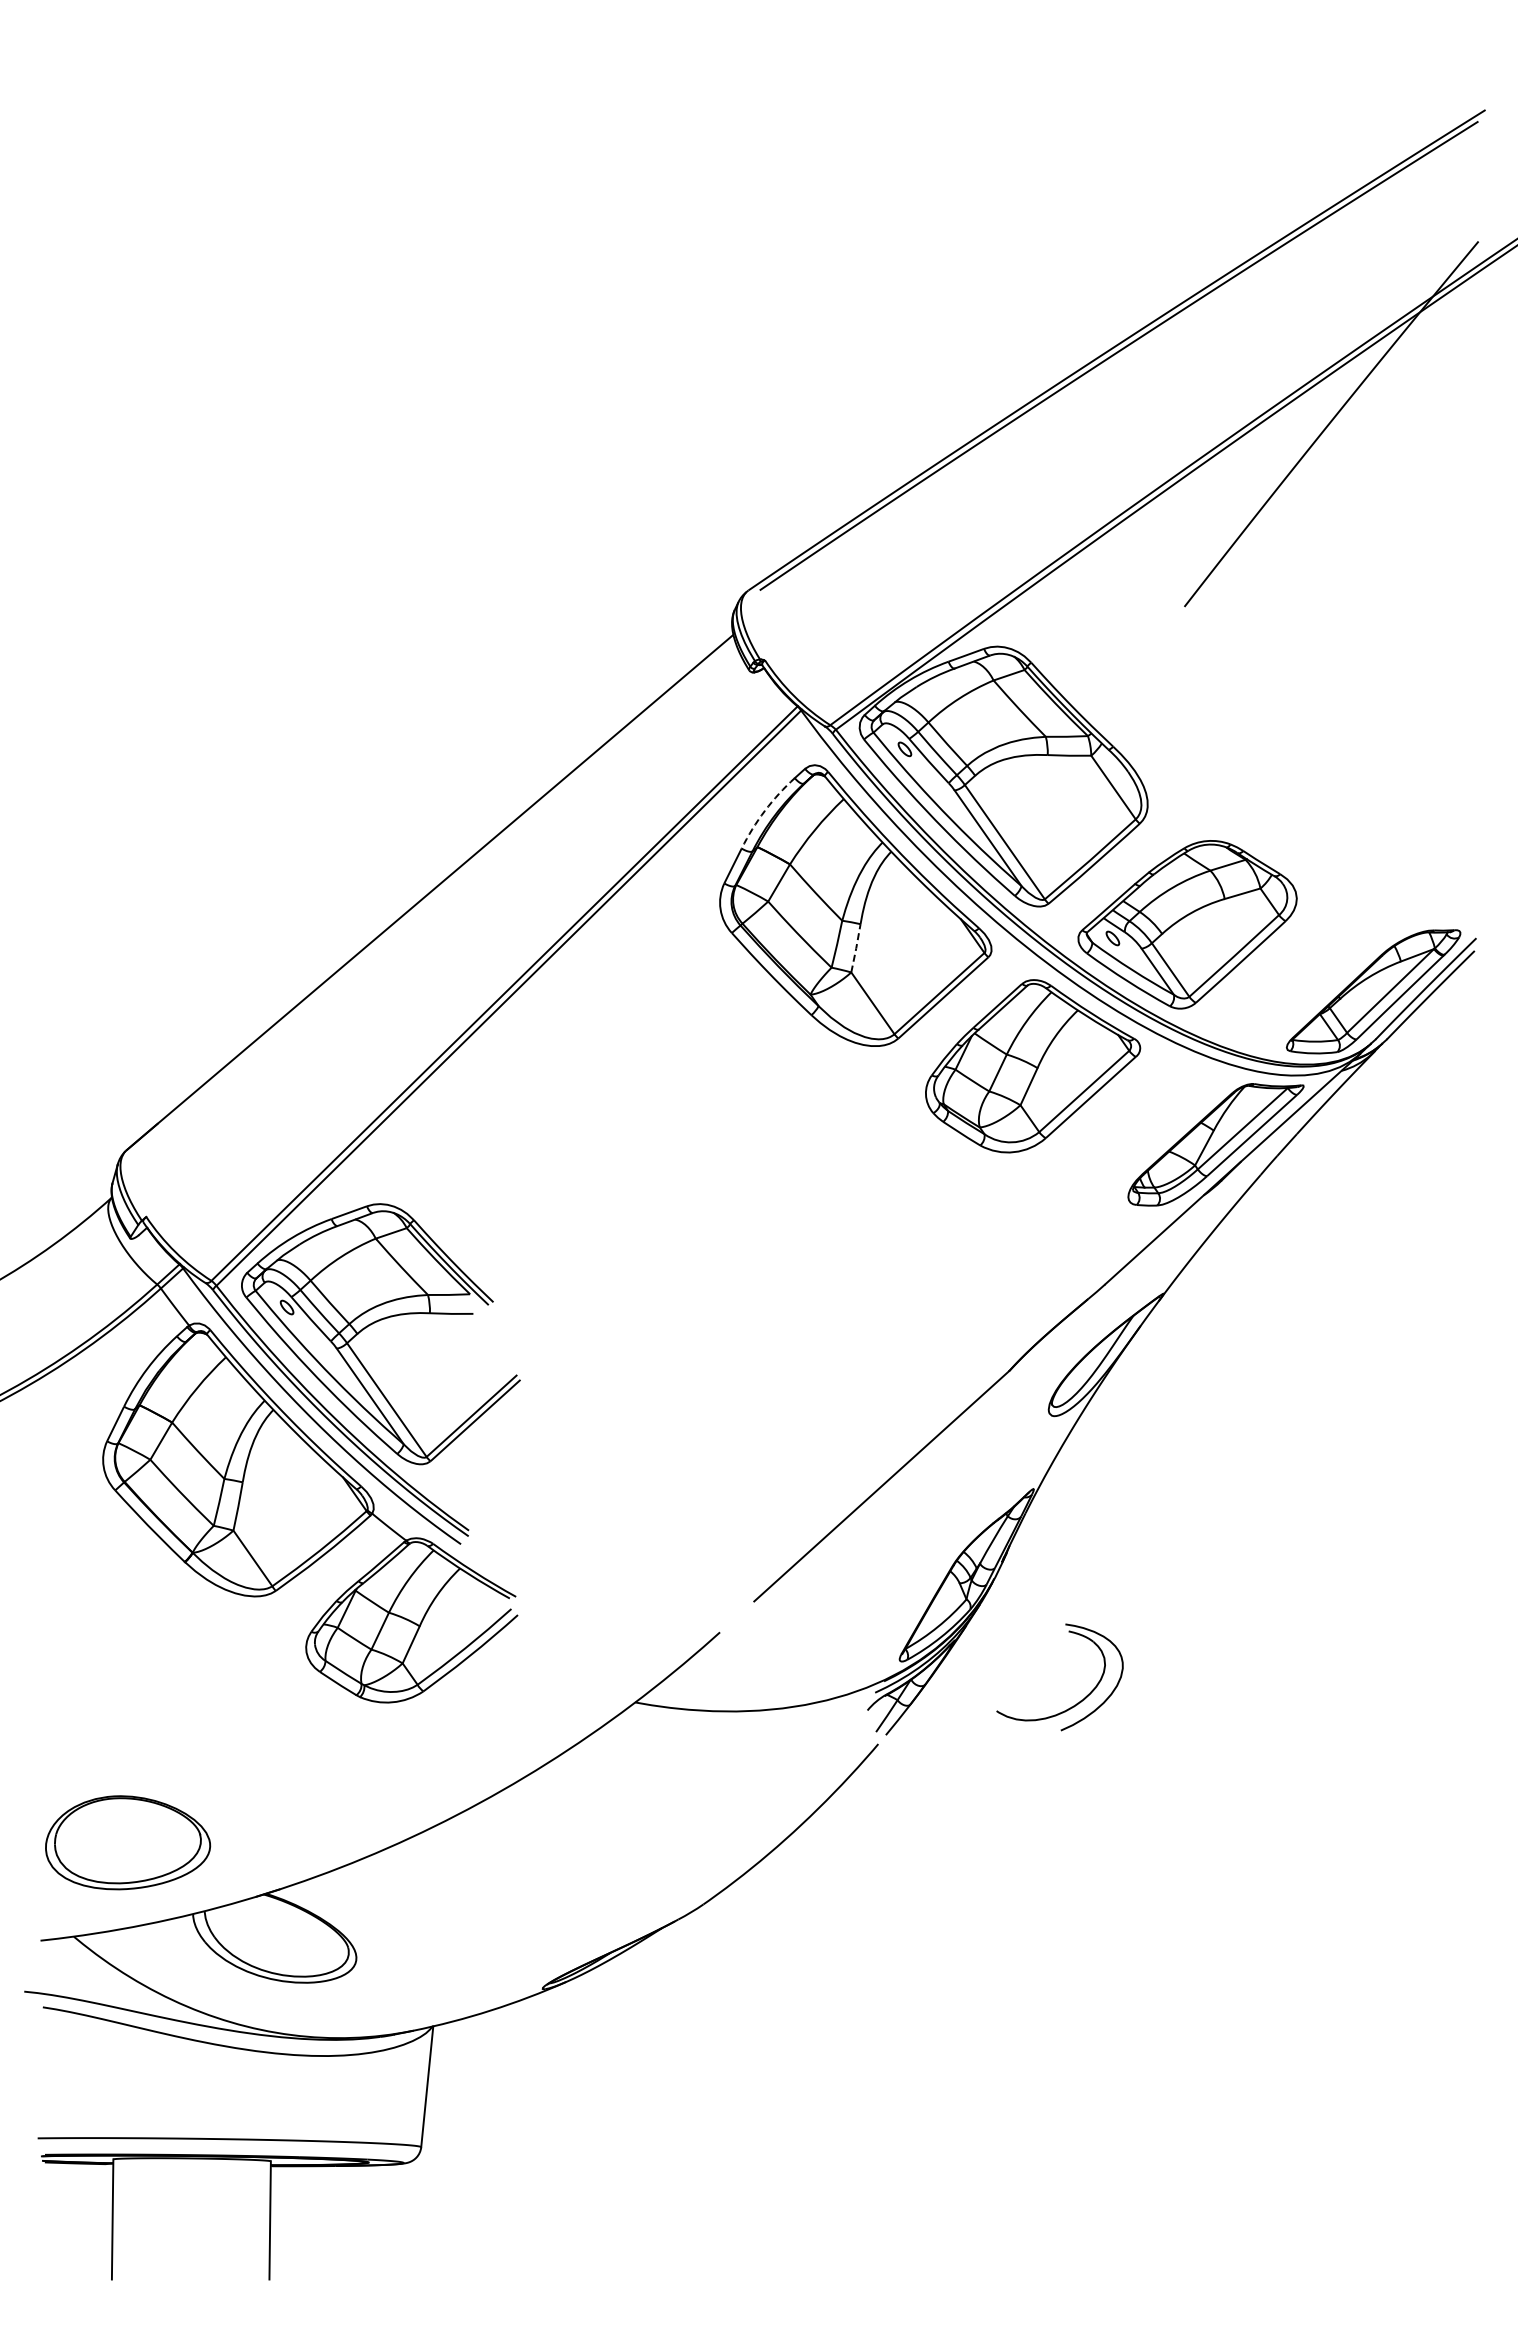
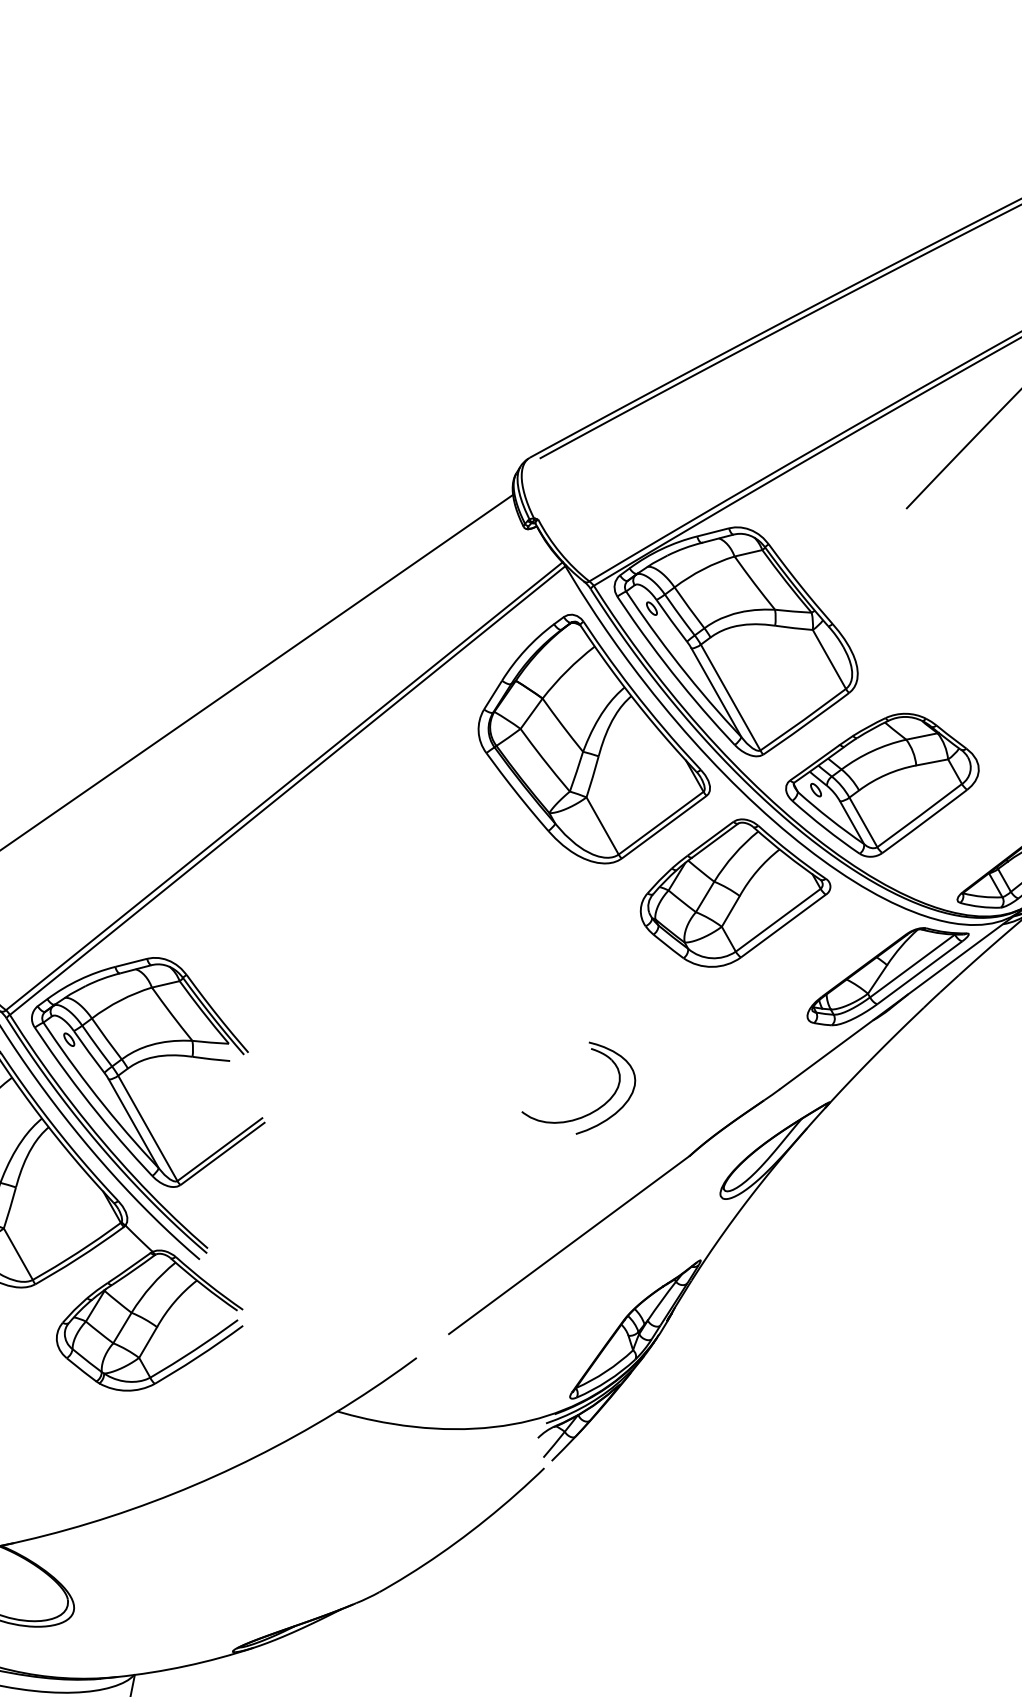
arc: (764, 810) -> (525, 649), dashed -> solid
line: (856, 948) -> (593, 777), dashed -> solid
part: (1077, 1702) -> (592, 1111), moved

